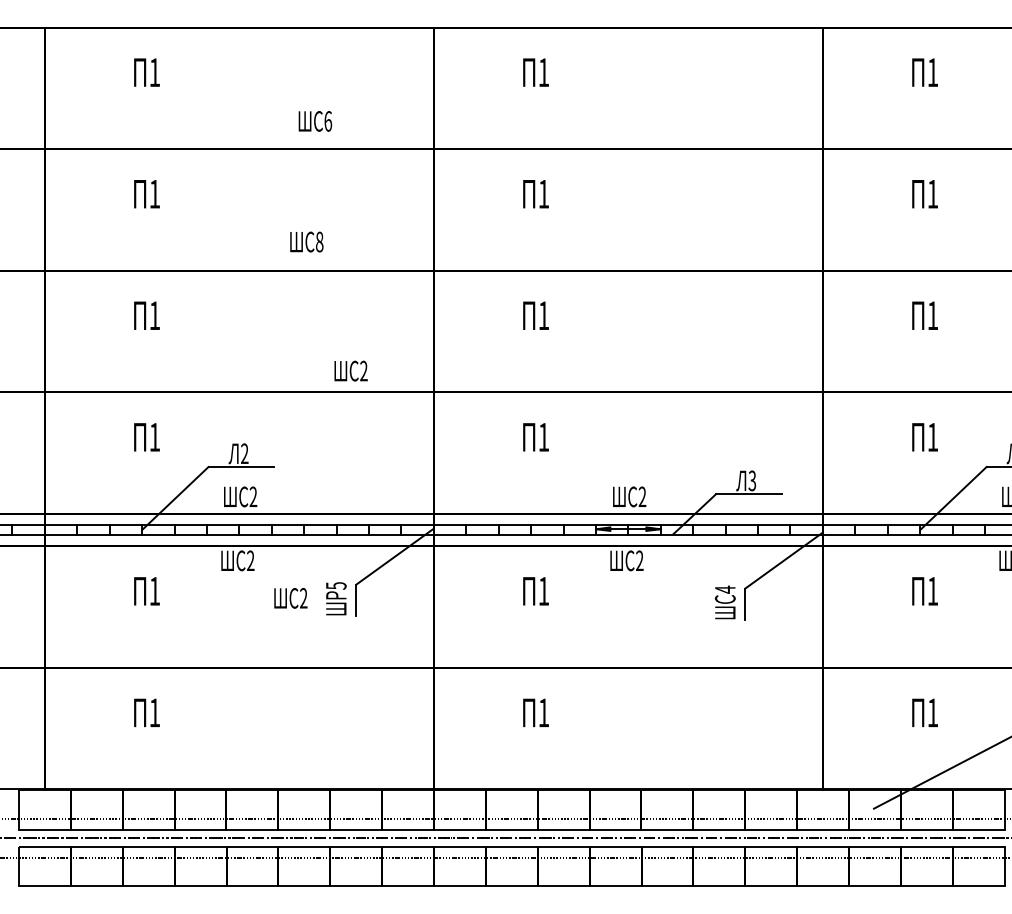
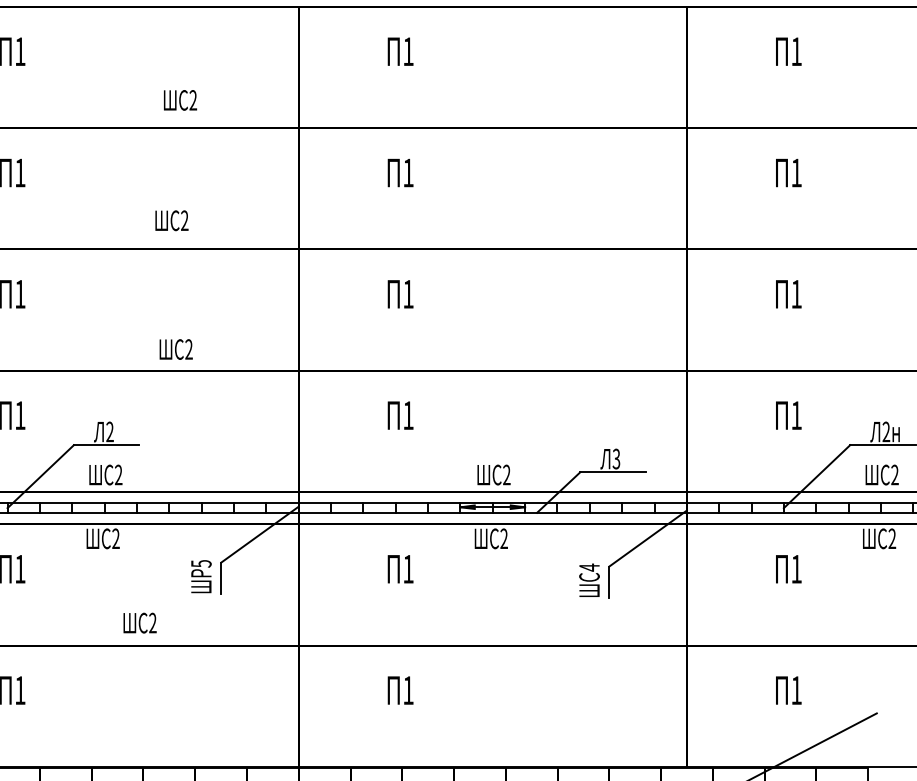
text: (328, 121) -> (193, 100), C6 -> C2
text: (319, 241) -> (184, 220), C8 -> C2
text: (350, 370) -> (175, 348), moved
text: (290, 598) -> (139, 623), moved

